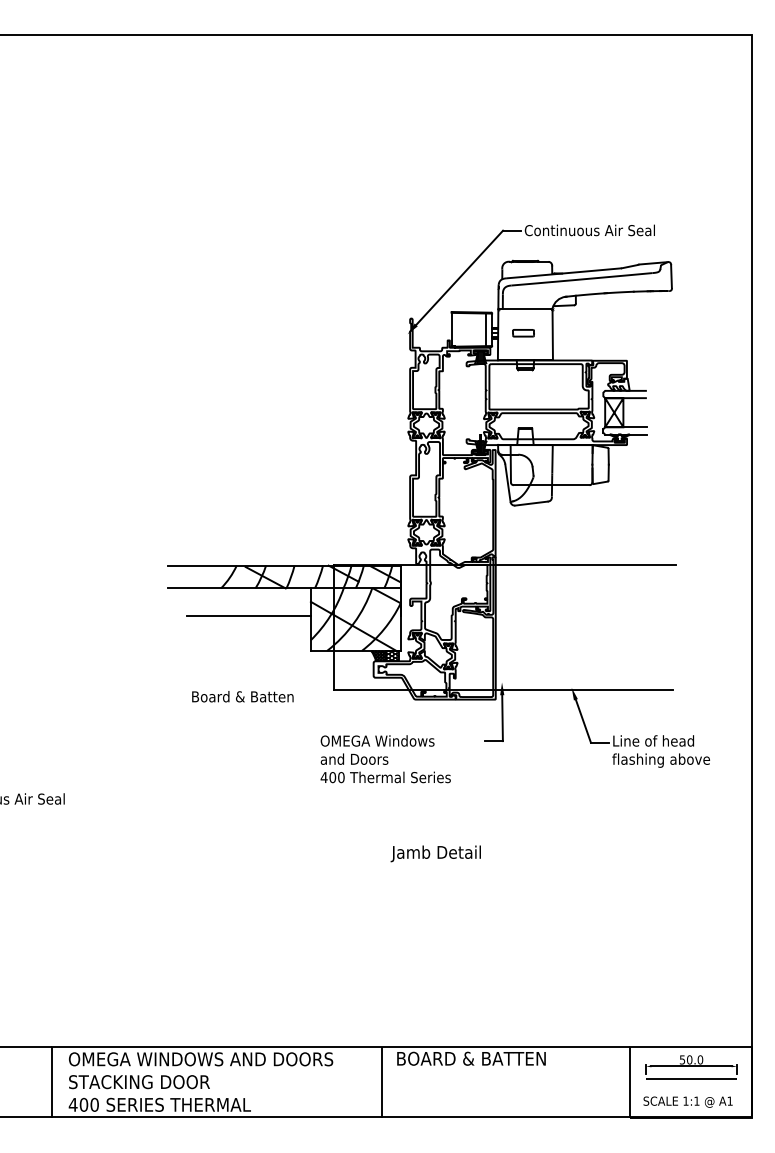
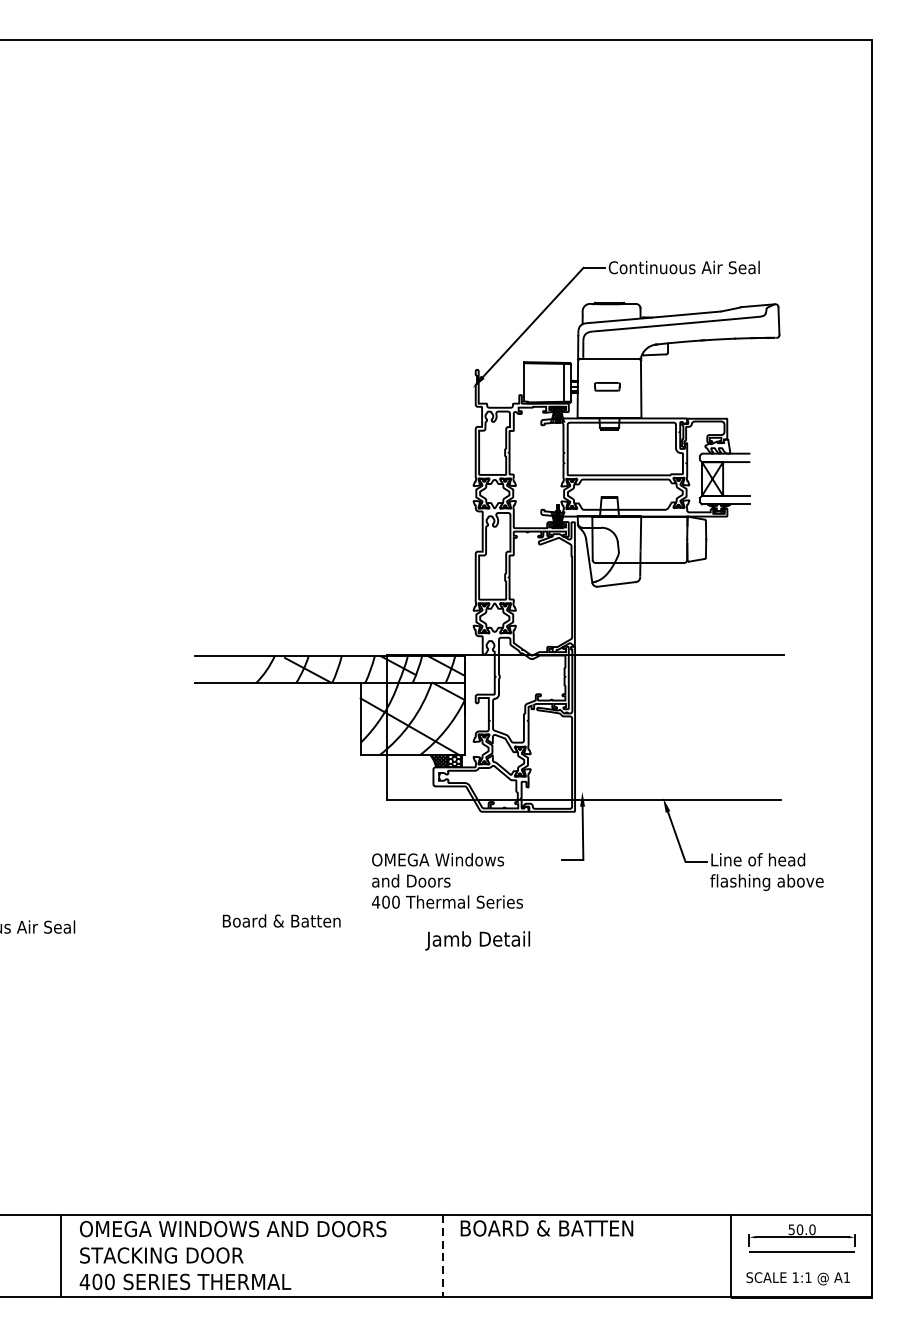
line: (248, 616) -> (288, 715), removed
text: (242, 696) -> (281, 920), moved
text: (435, 853) -> (477, 940), moved
line: (382, 1082) -> (443, 1255), solid -> dashed

